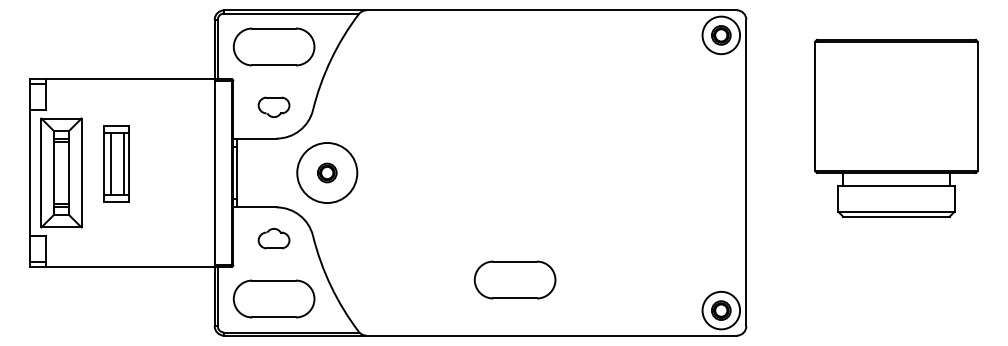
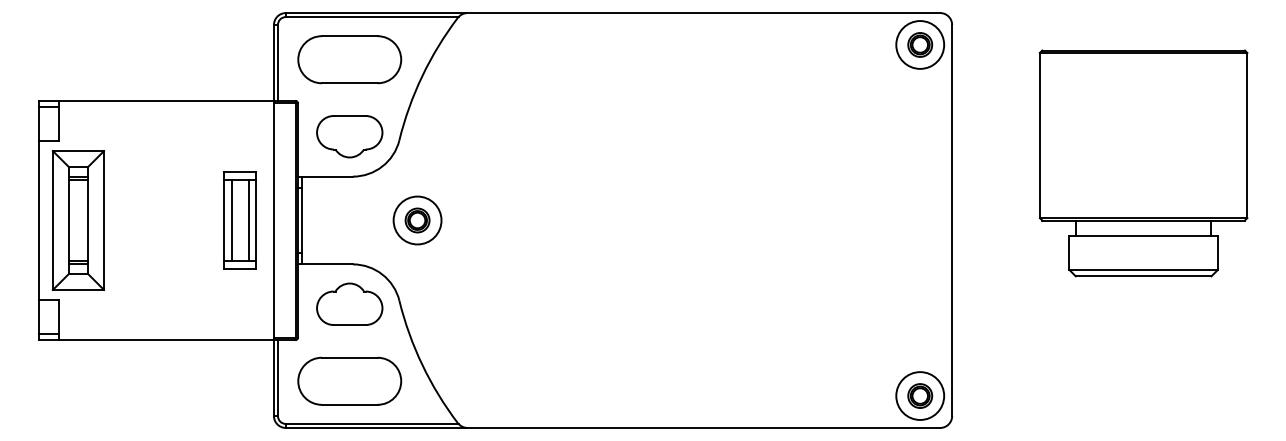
part: (273, 107) -> (348, 136), size x1.67
part: (116, 163) -> (239, 219), moved
circle: (327, 172) -> (417, 219), size x0.62
part: (273, 238) -> (348, 304), size x1.67
part: (514, 279) -> (656, 356), removed

